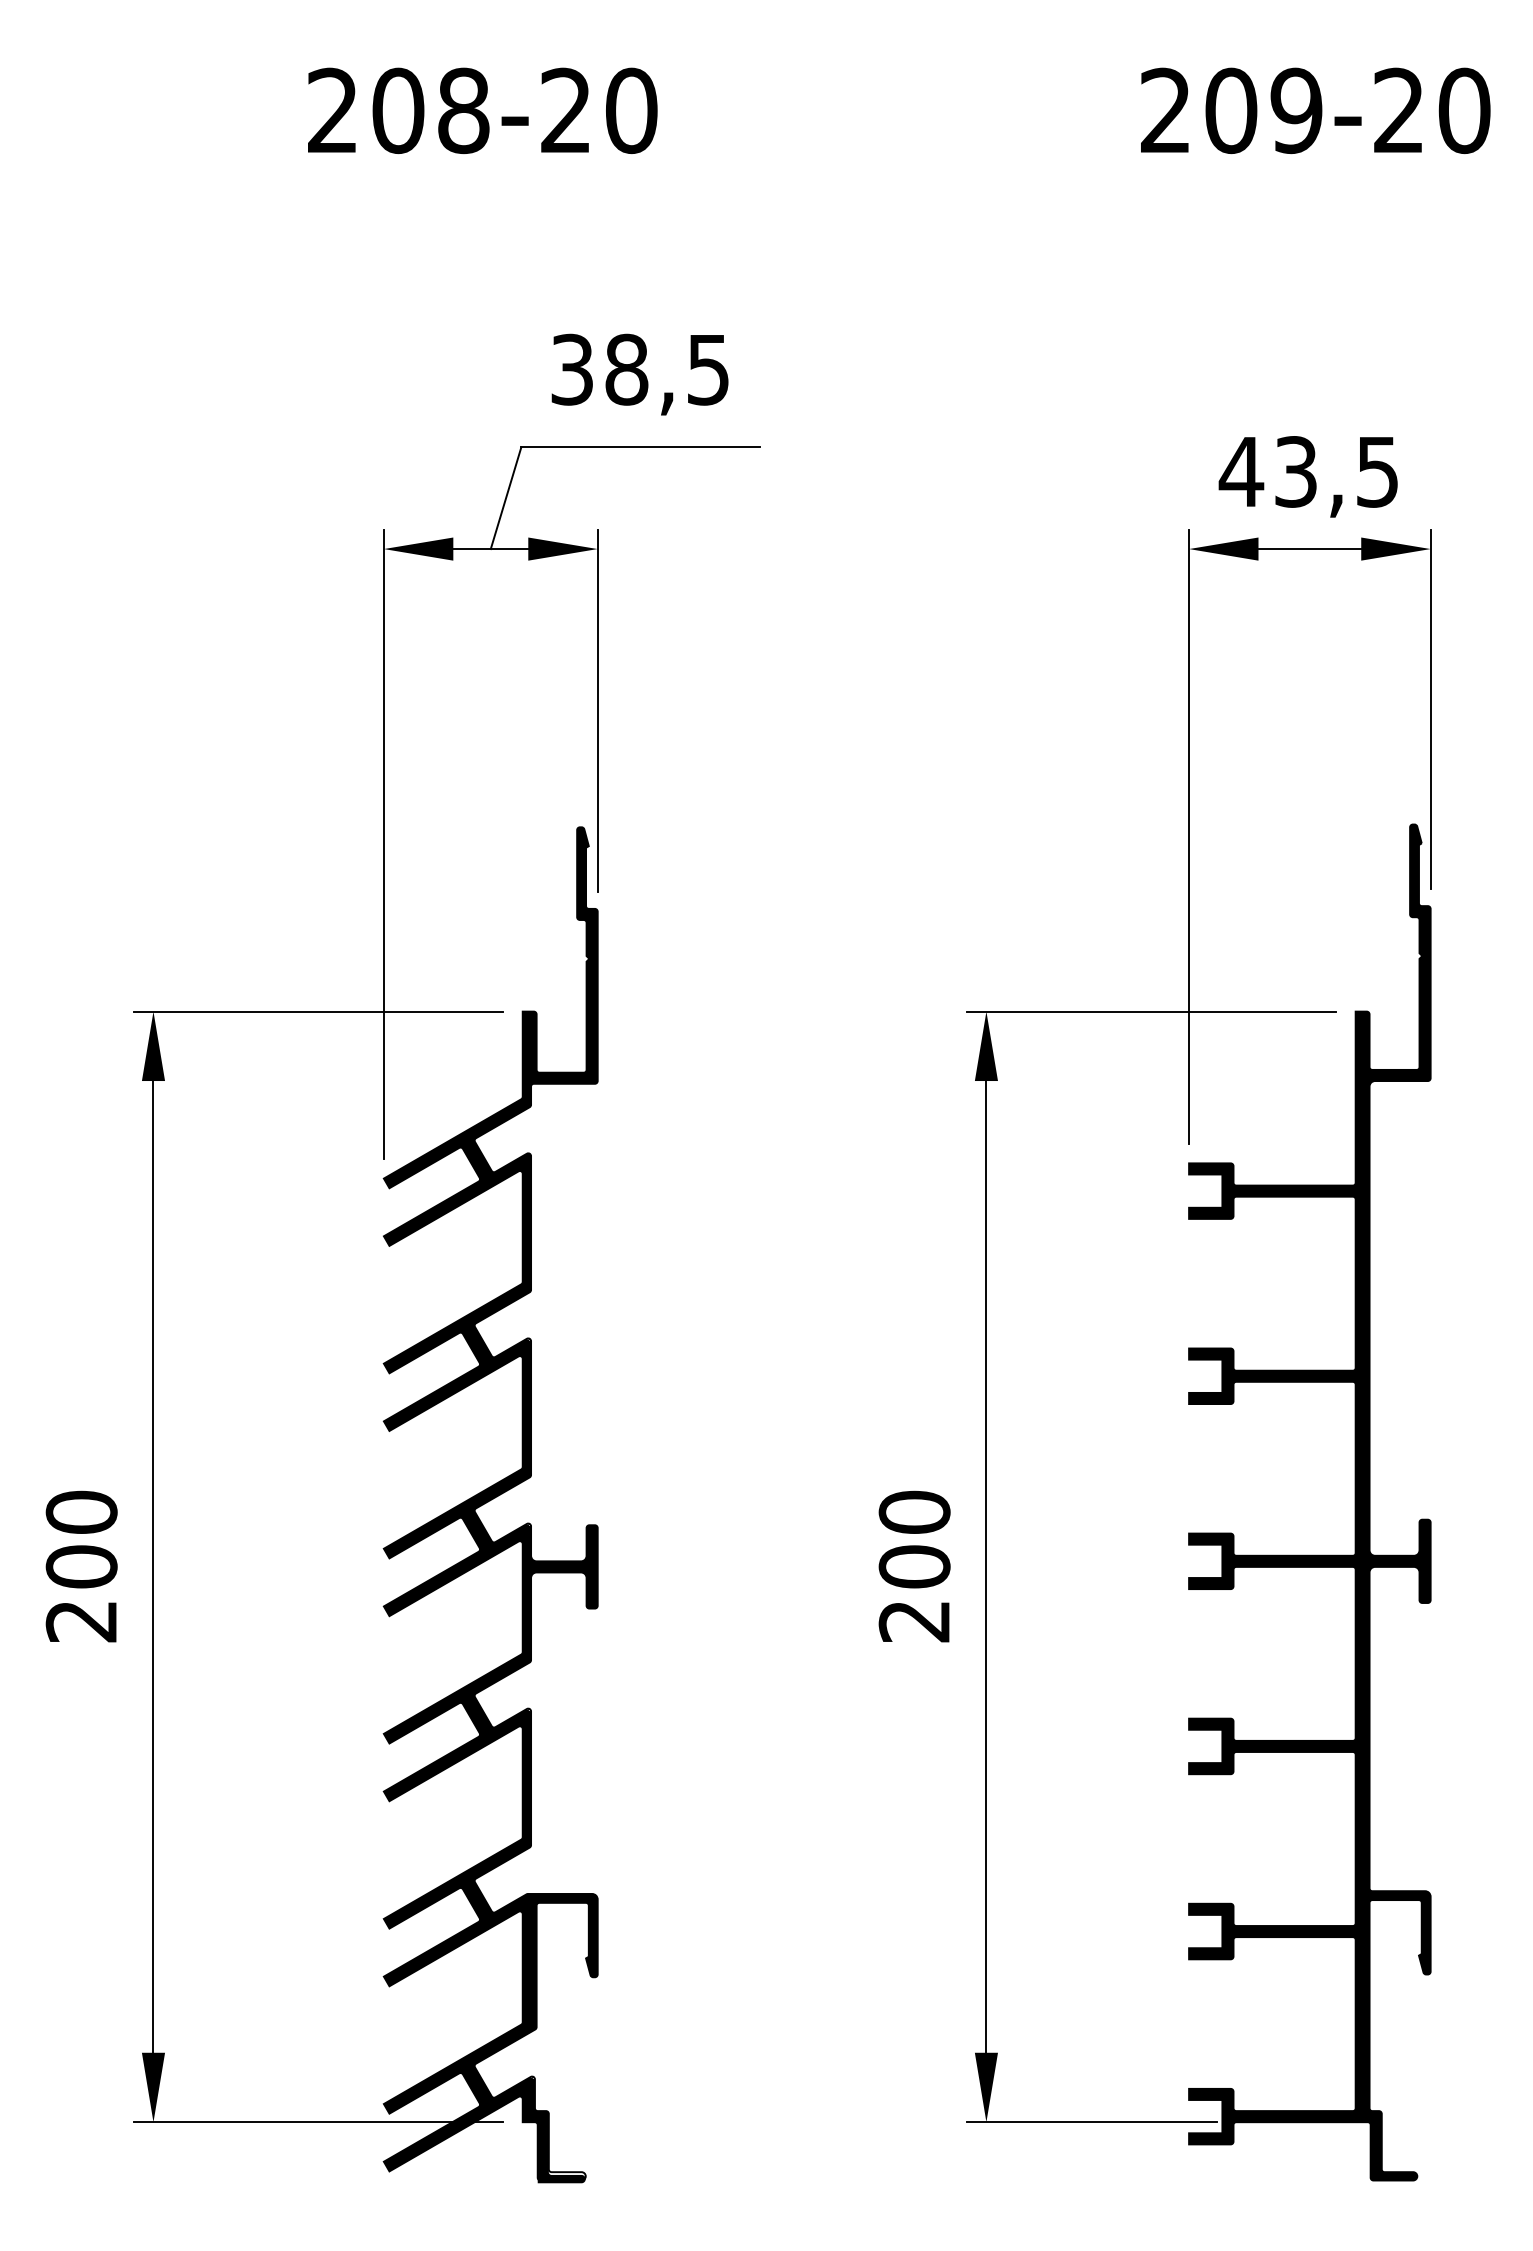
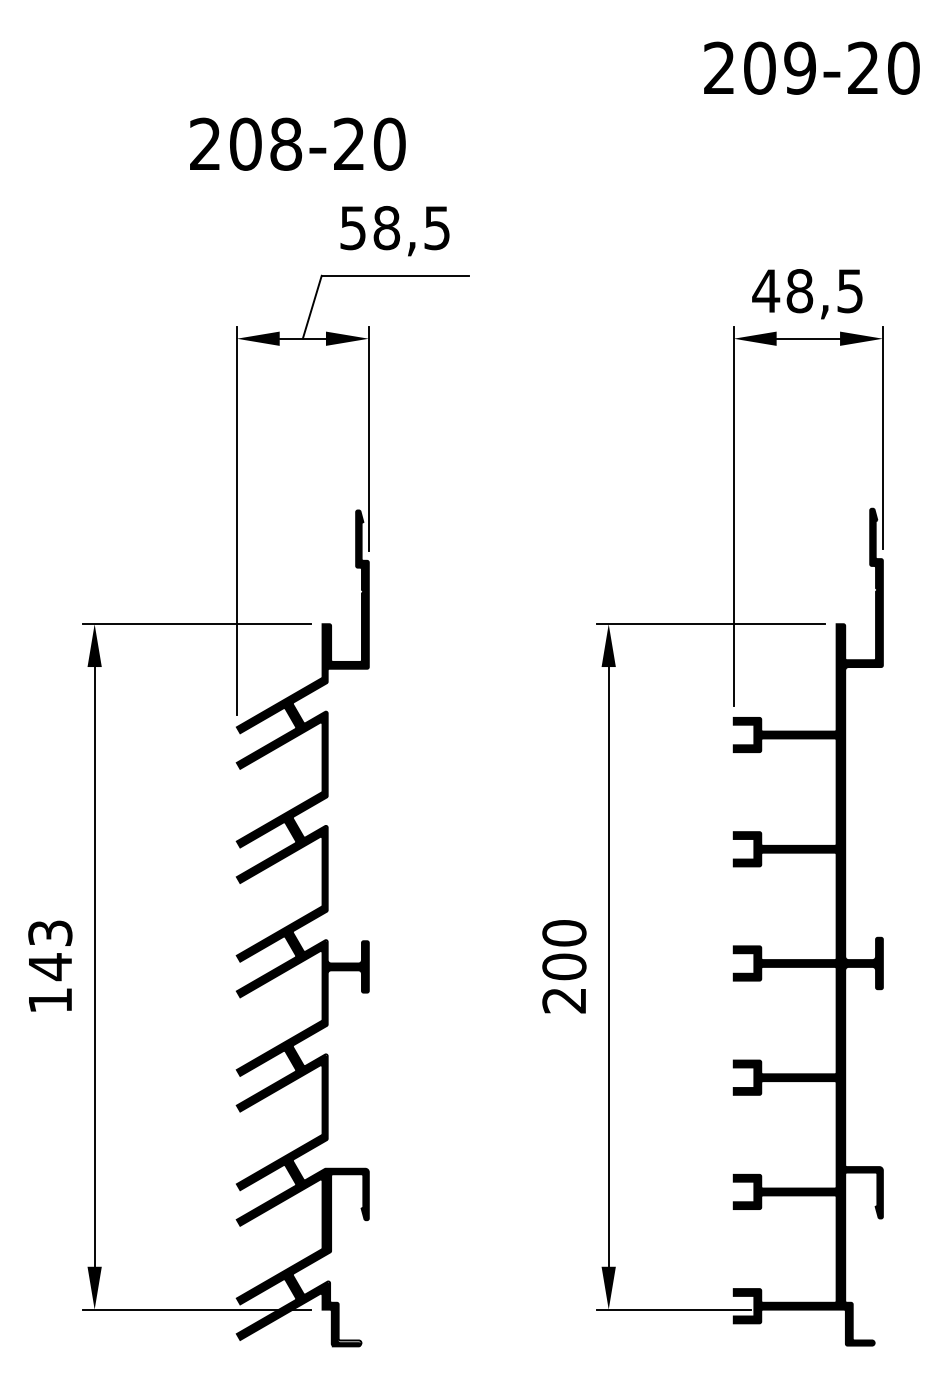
text: (482, 109) -> (297, 143), moved
text: (571, 368) -> (352, 227), 38,5 -> 58,5
text: (1295, 472) -> (799, 291), 43,5 -> 48,5
text: (81, 1566) -> (50, 966), 200 -> 143

